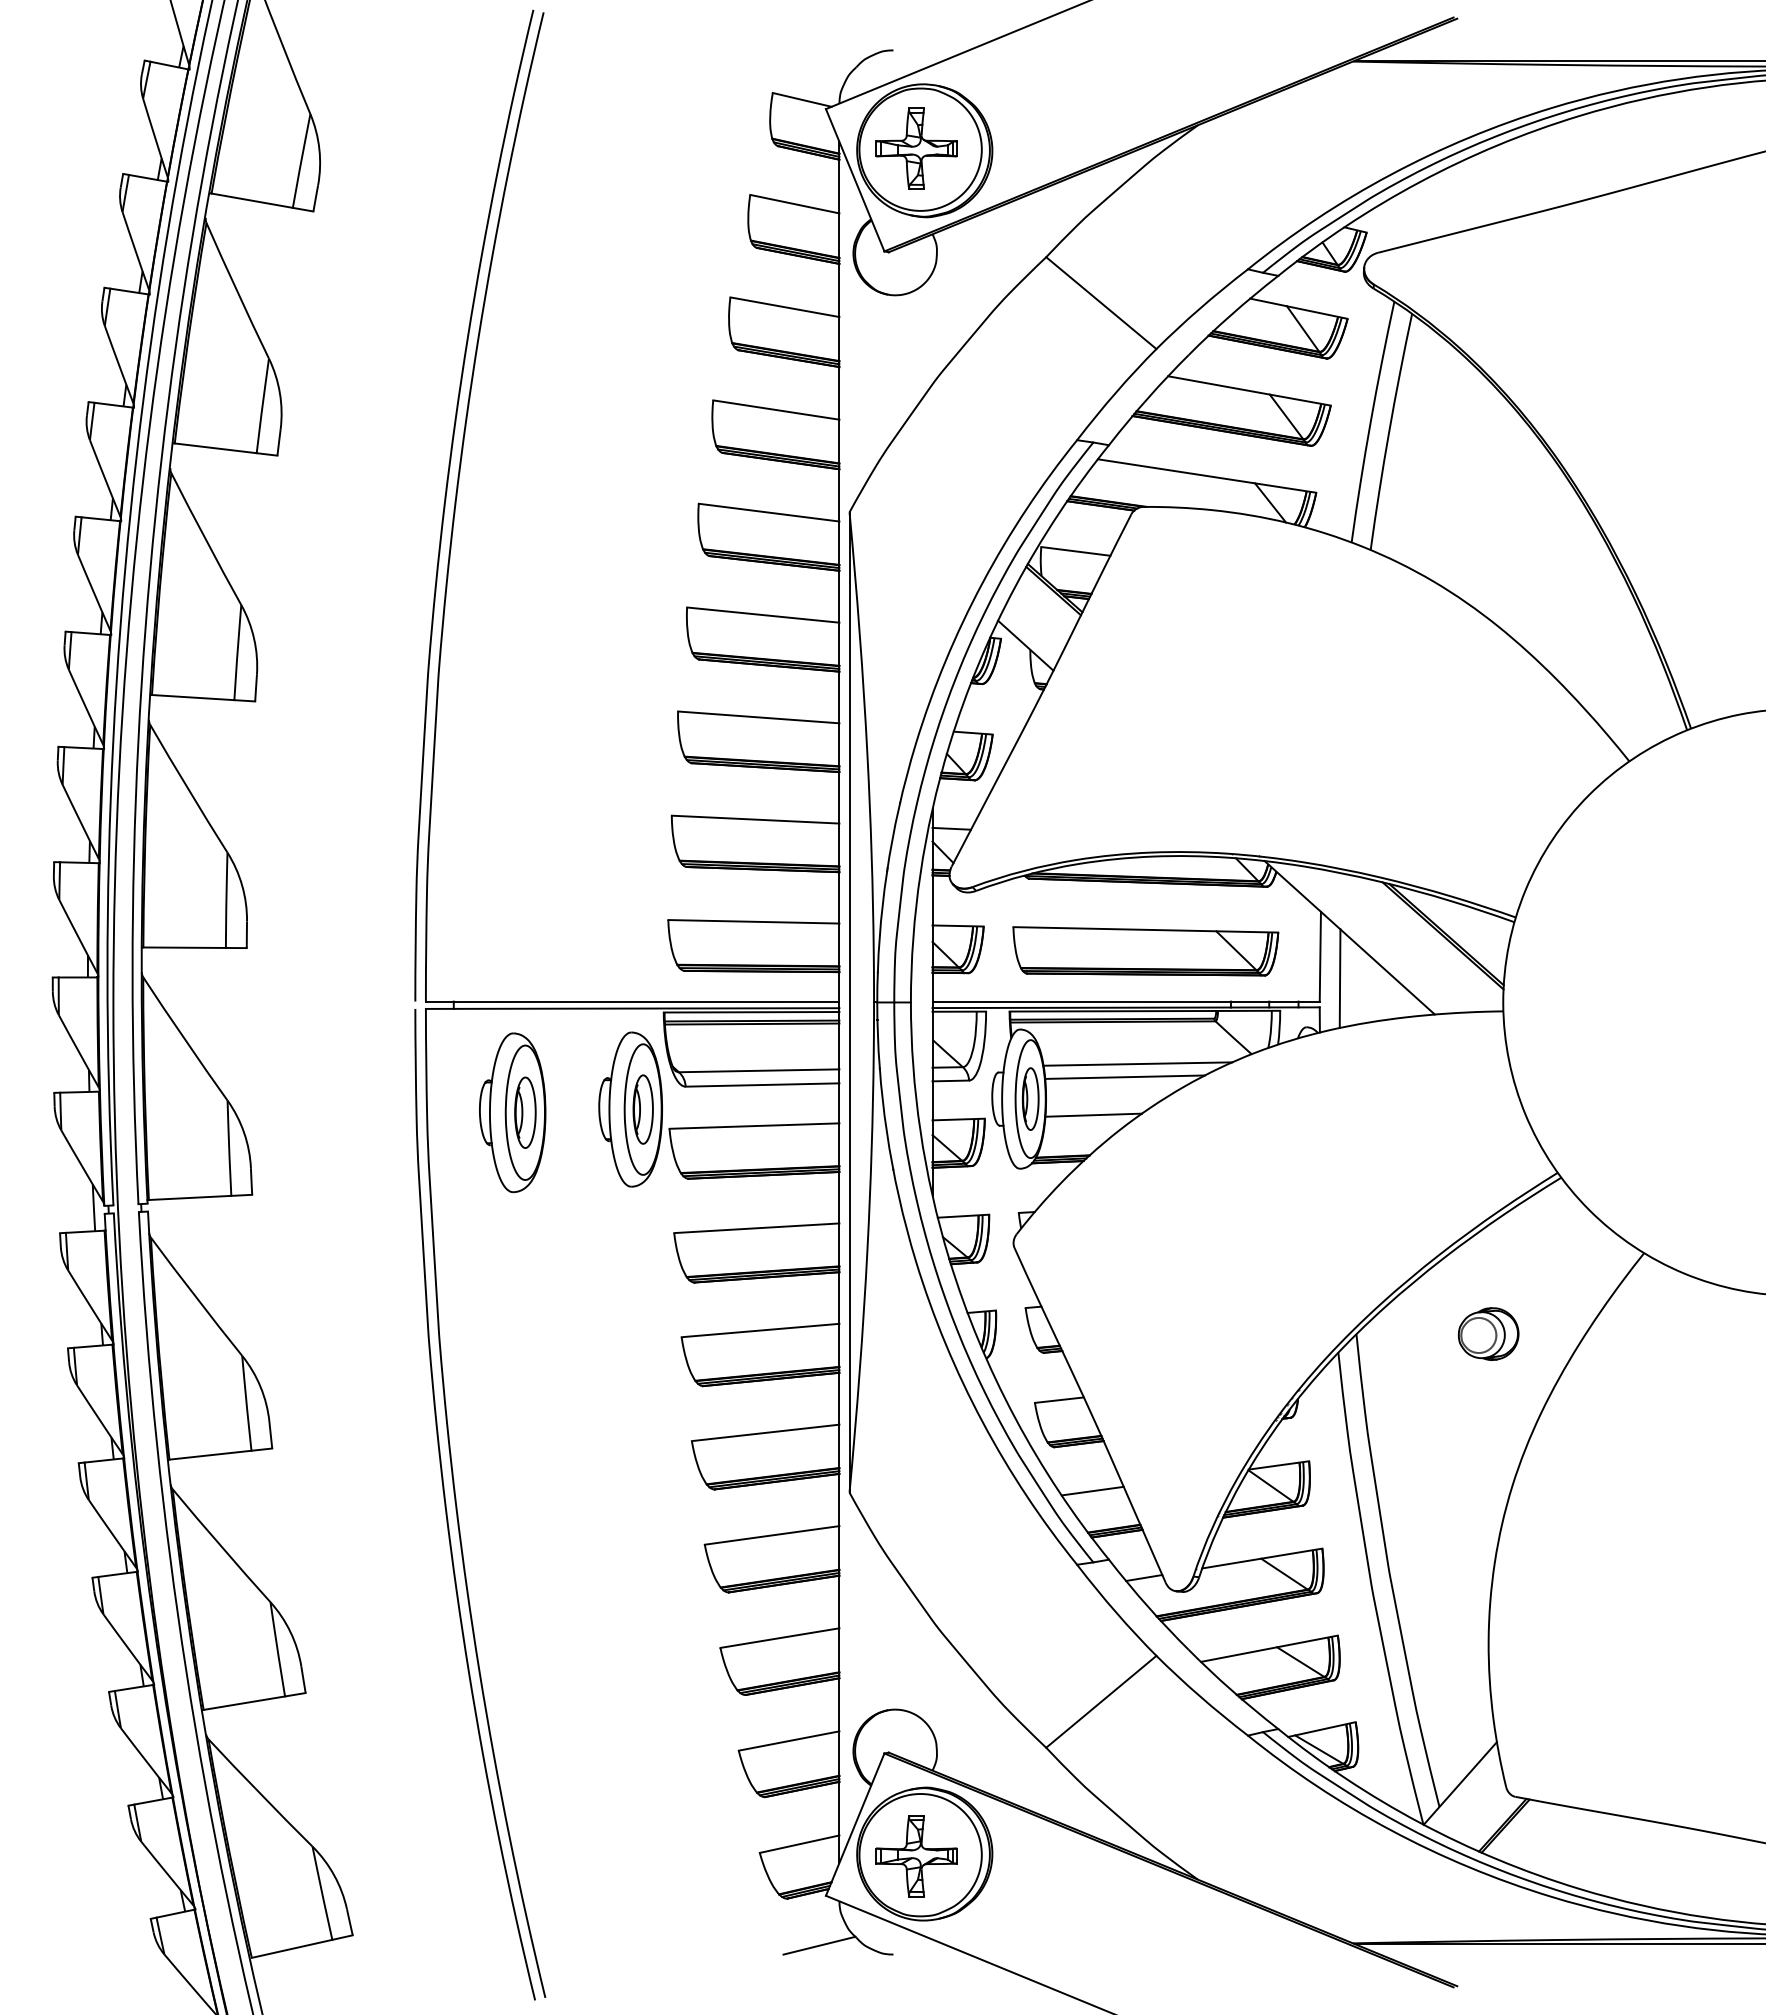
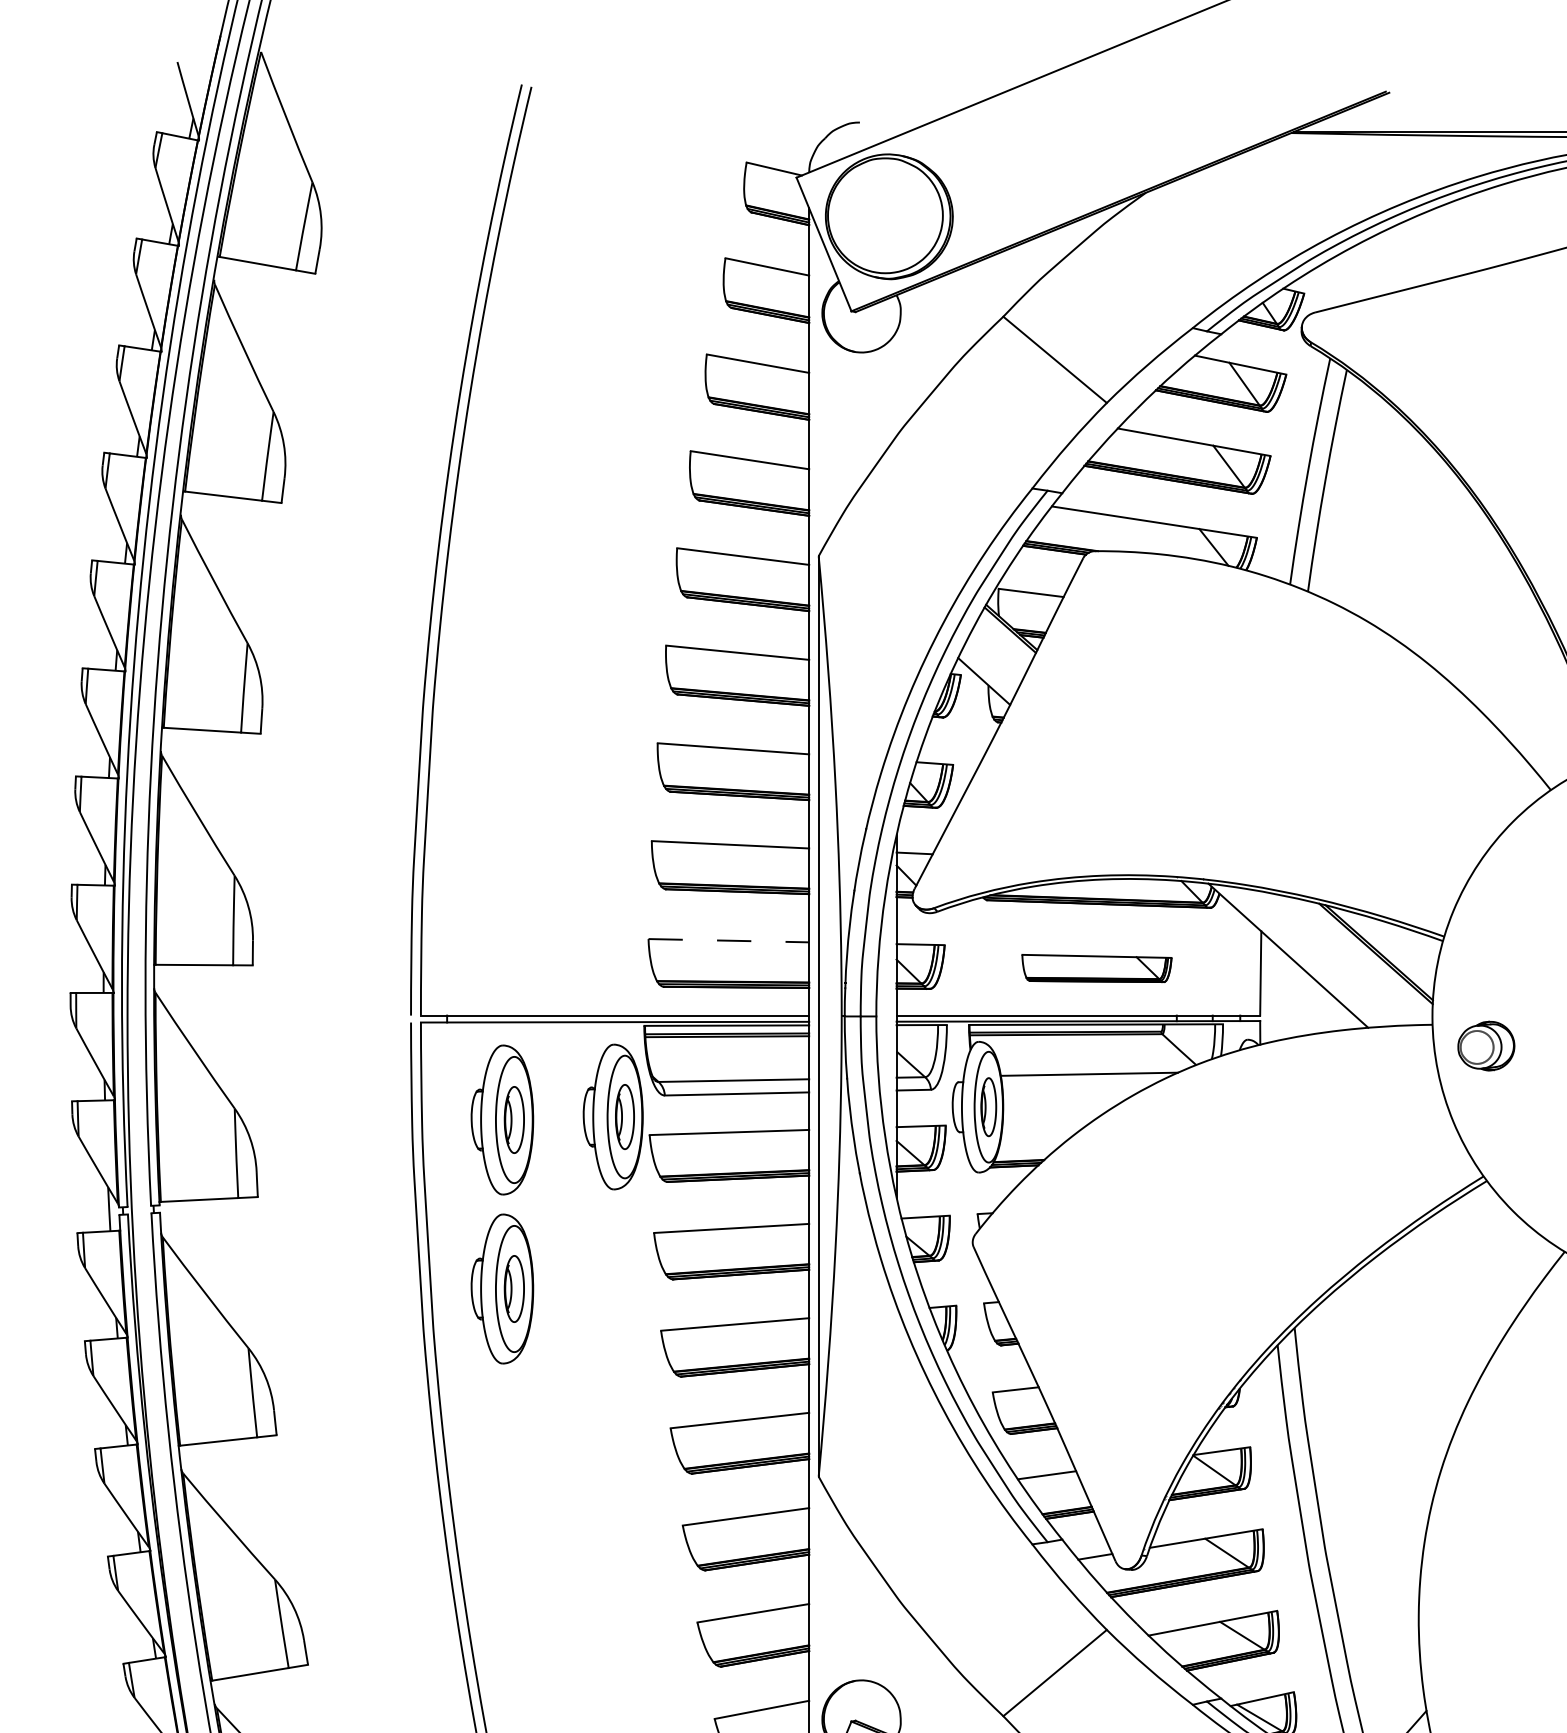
part: (916, 148) -> (881, 214), removed
line: (753, 921) -> (728, 940), solid -> dashed
part: (1145, 951) -> (1096, 968), size x0.6
line: (1339, 978) -> (1278, 993), removed
line: (1124, 1076) -> (1076, 1085), removed
line: (1093, 1114) -> (1047, 1121), removed
part: (512, 1292) -> (502, 1288), added
part: (1488, 1333) -> (1486, 1045), moved

